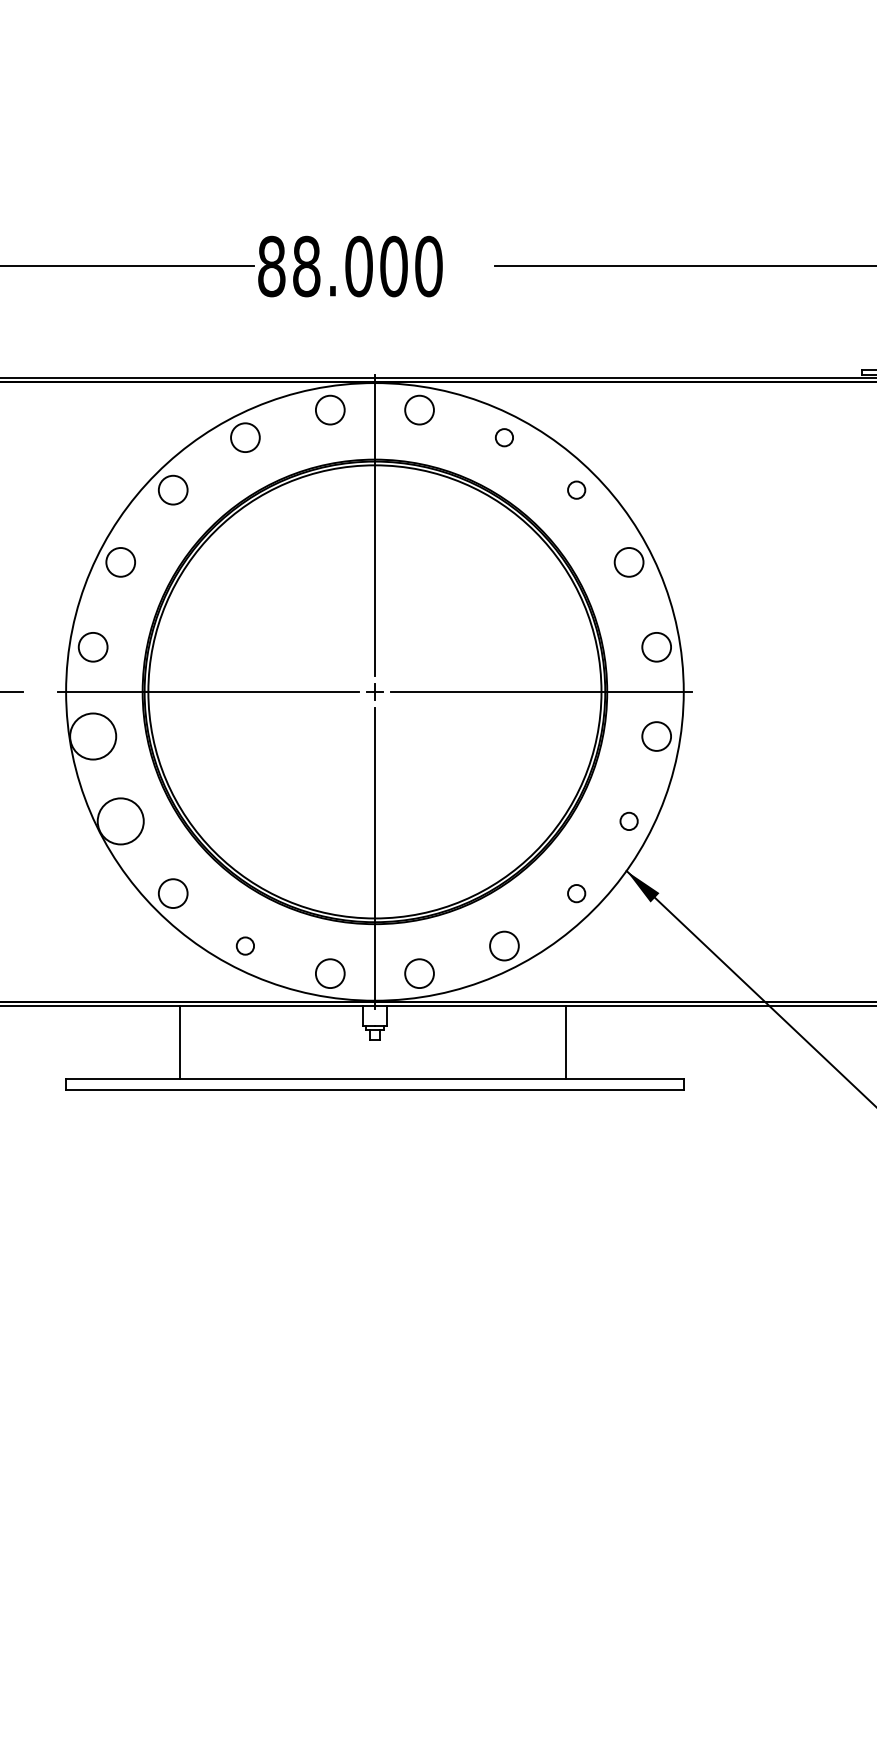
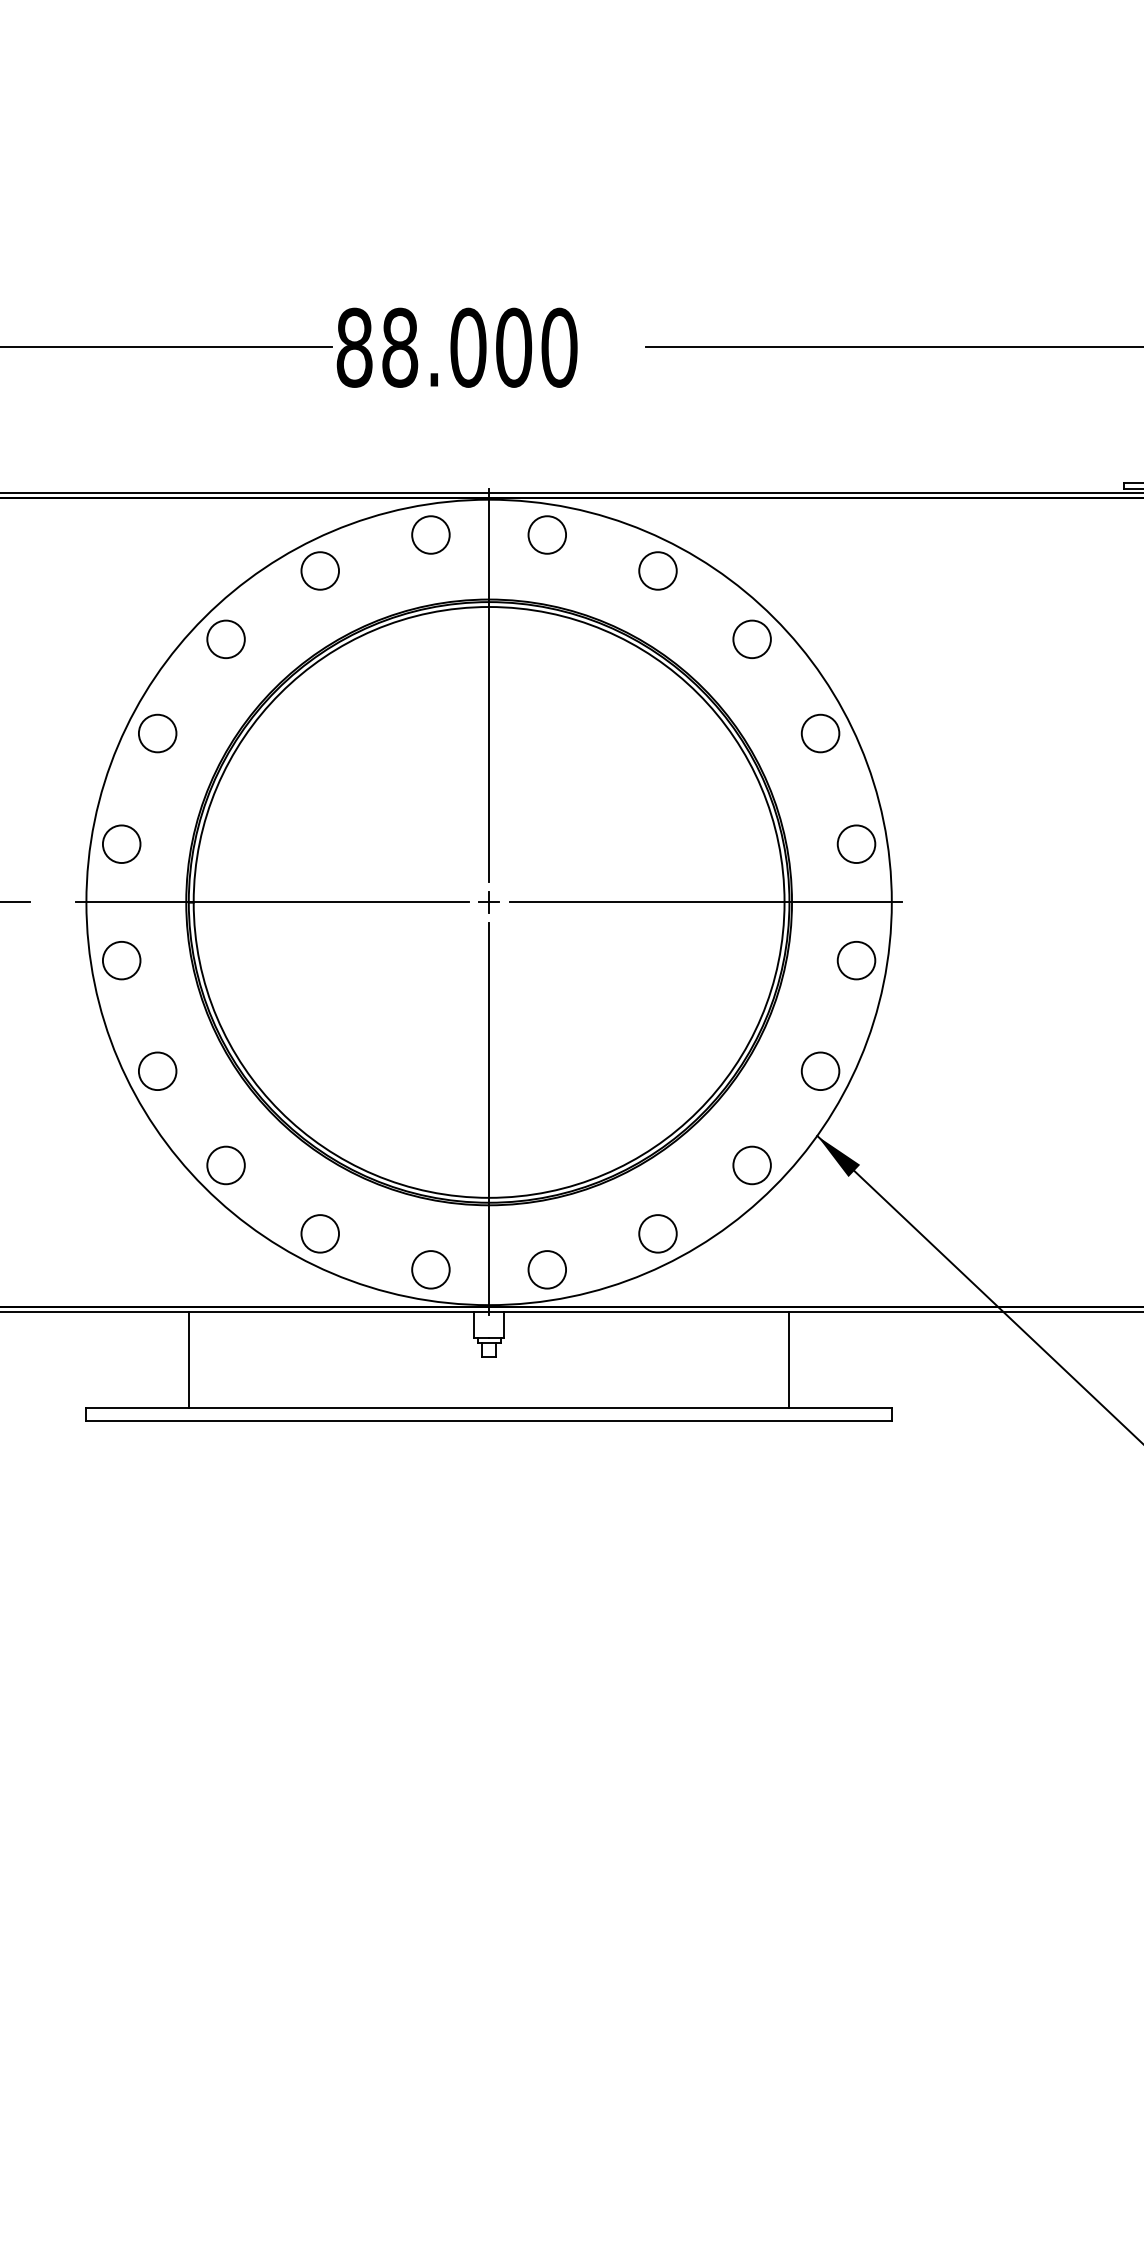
circle: (504, 437) -> (657, 570), size x1.67
circle: (576, 490) -> (751, 639), size x1.67
circle: (93, 736) -> (121, 960), size x0.62
circle: (120, 821) -> (157, 1071), size x0.62
circle: (629, 821) -> (820, 1071), size x1.67
circle: (576, 893) -> (751, 1165), size x1.67
circle: (245, 945) -> (320, 1233), size x1.67
line: (179, 1042) -> (188, 1359), moved
line: (566, 1042) -> (789, 1359), moved

